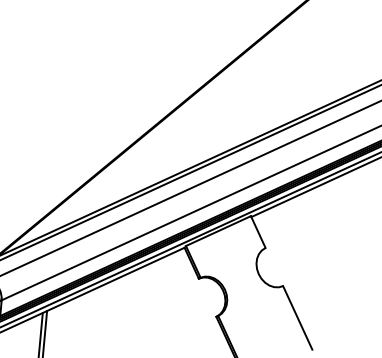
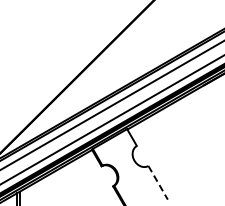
line: (298, 319) -> (158, 183), solid -> dashed

